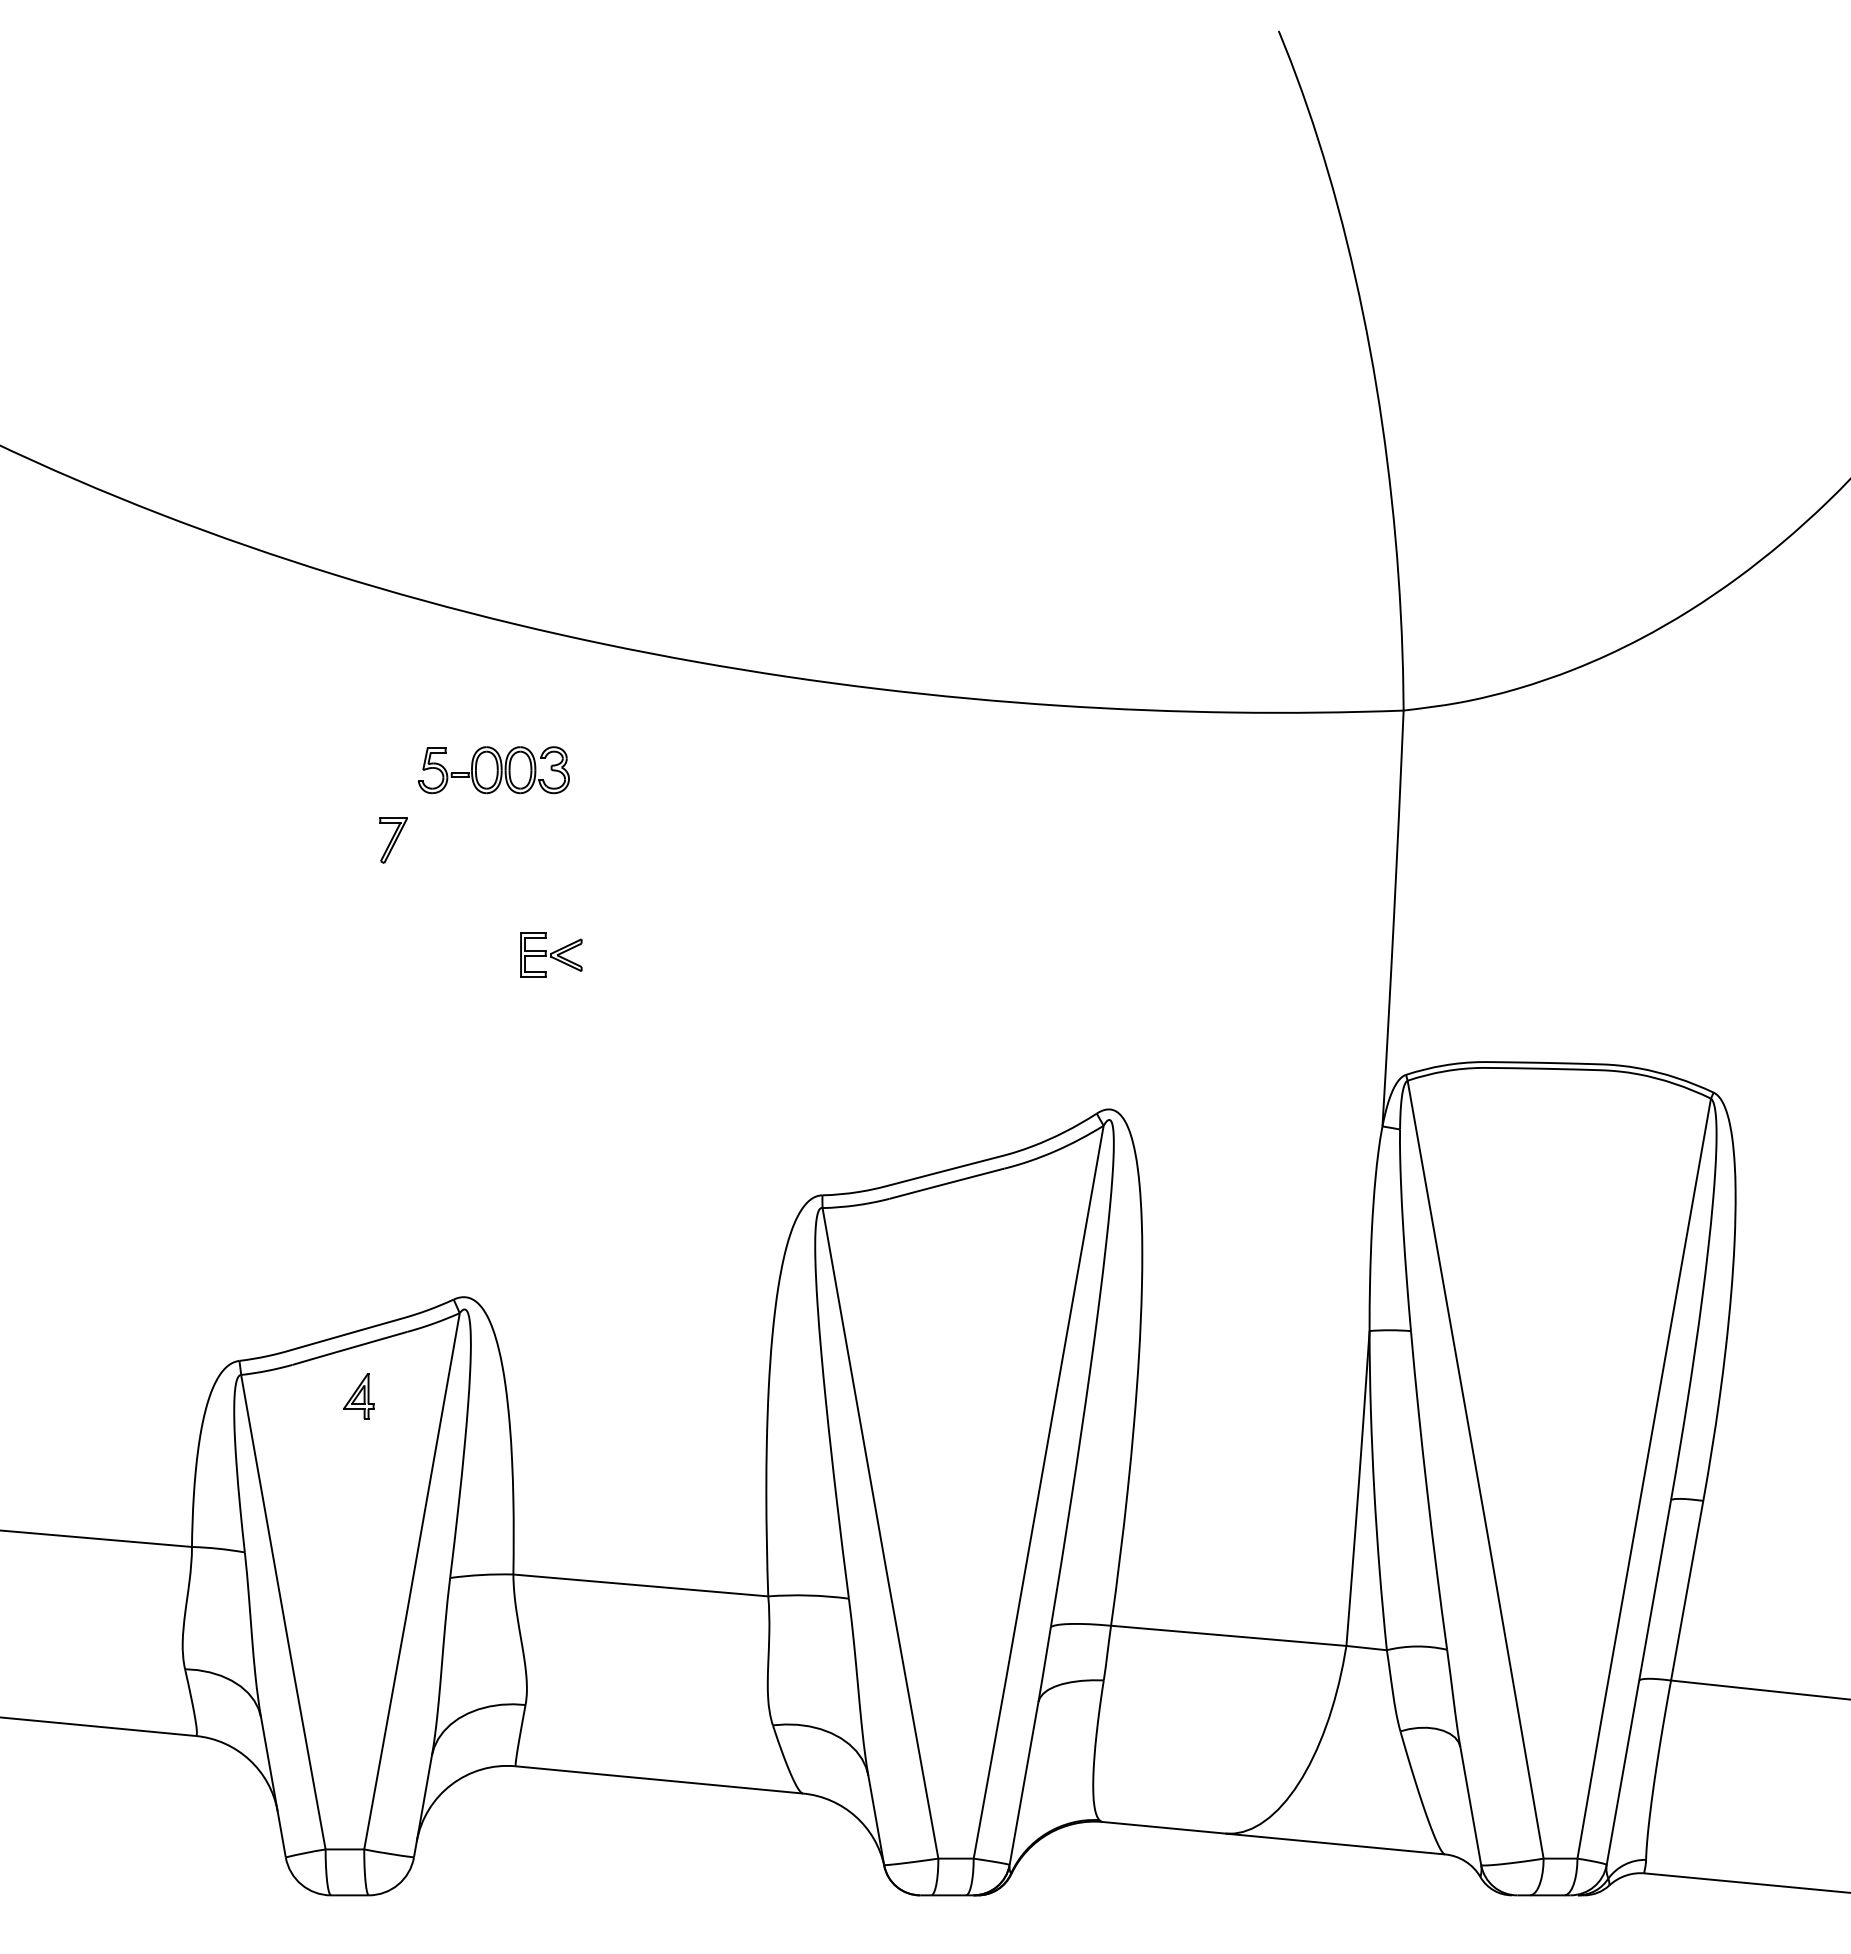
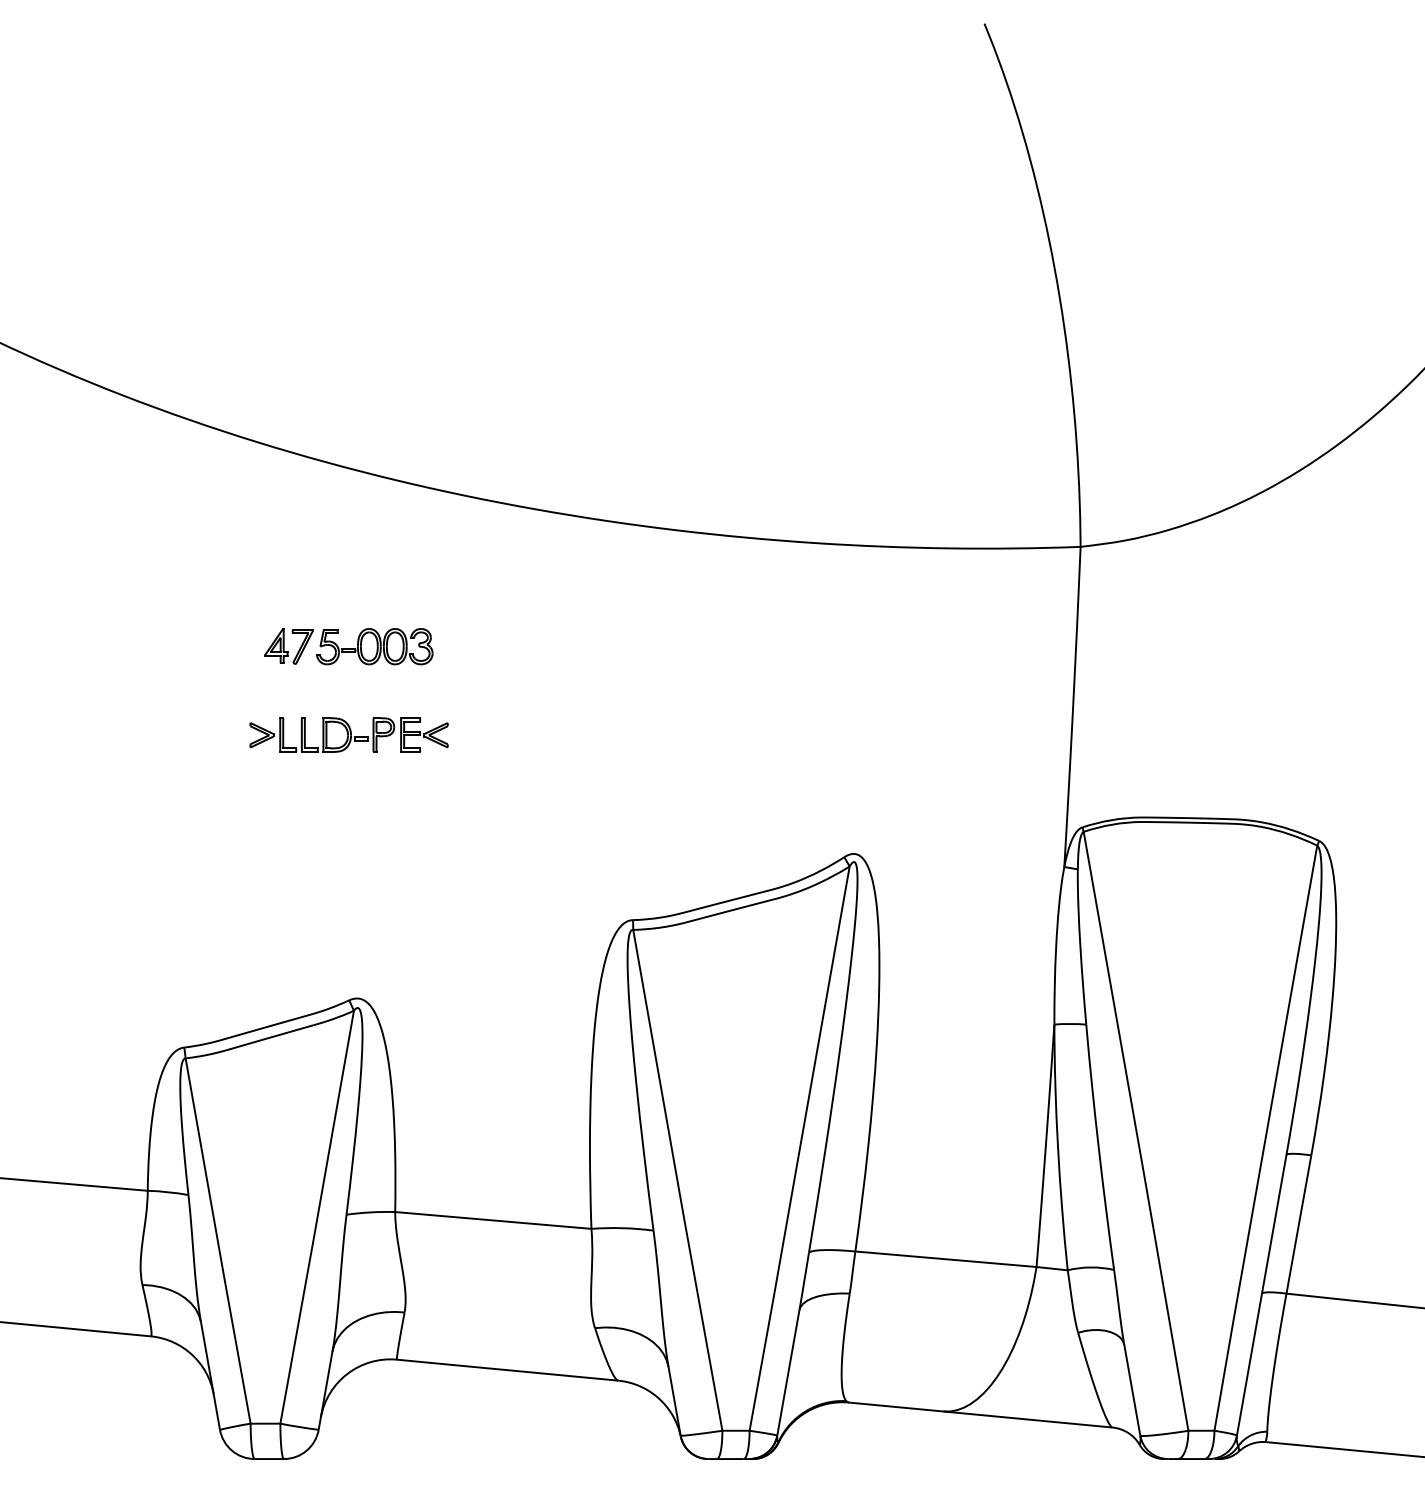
part: (493, 770) -> (374, 646), moved
part: (418, 954) -> (322, 734), added
part: (358, 1396) -> (275, 646), moved

